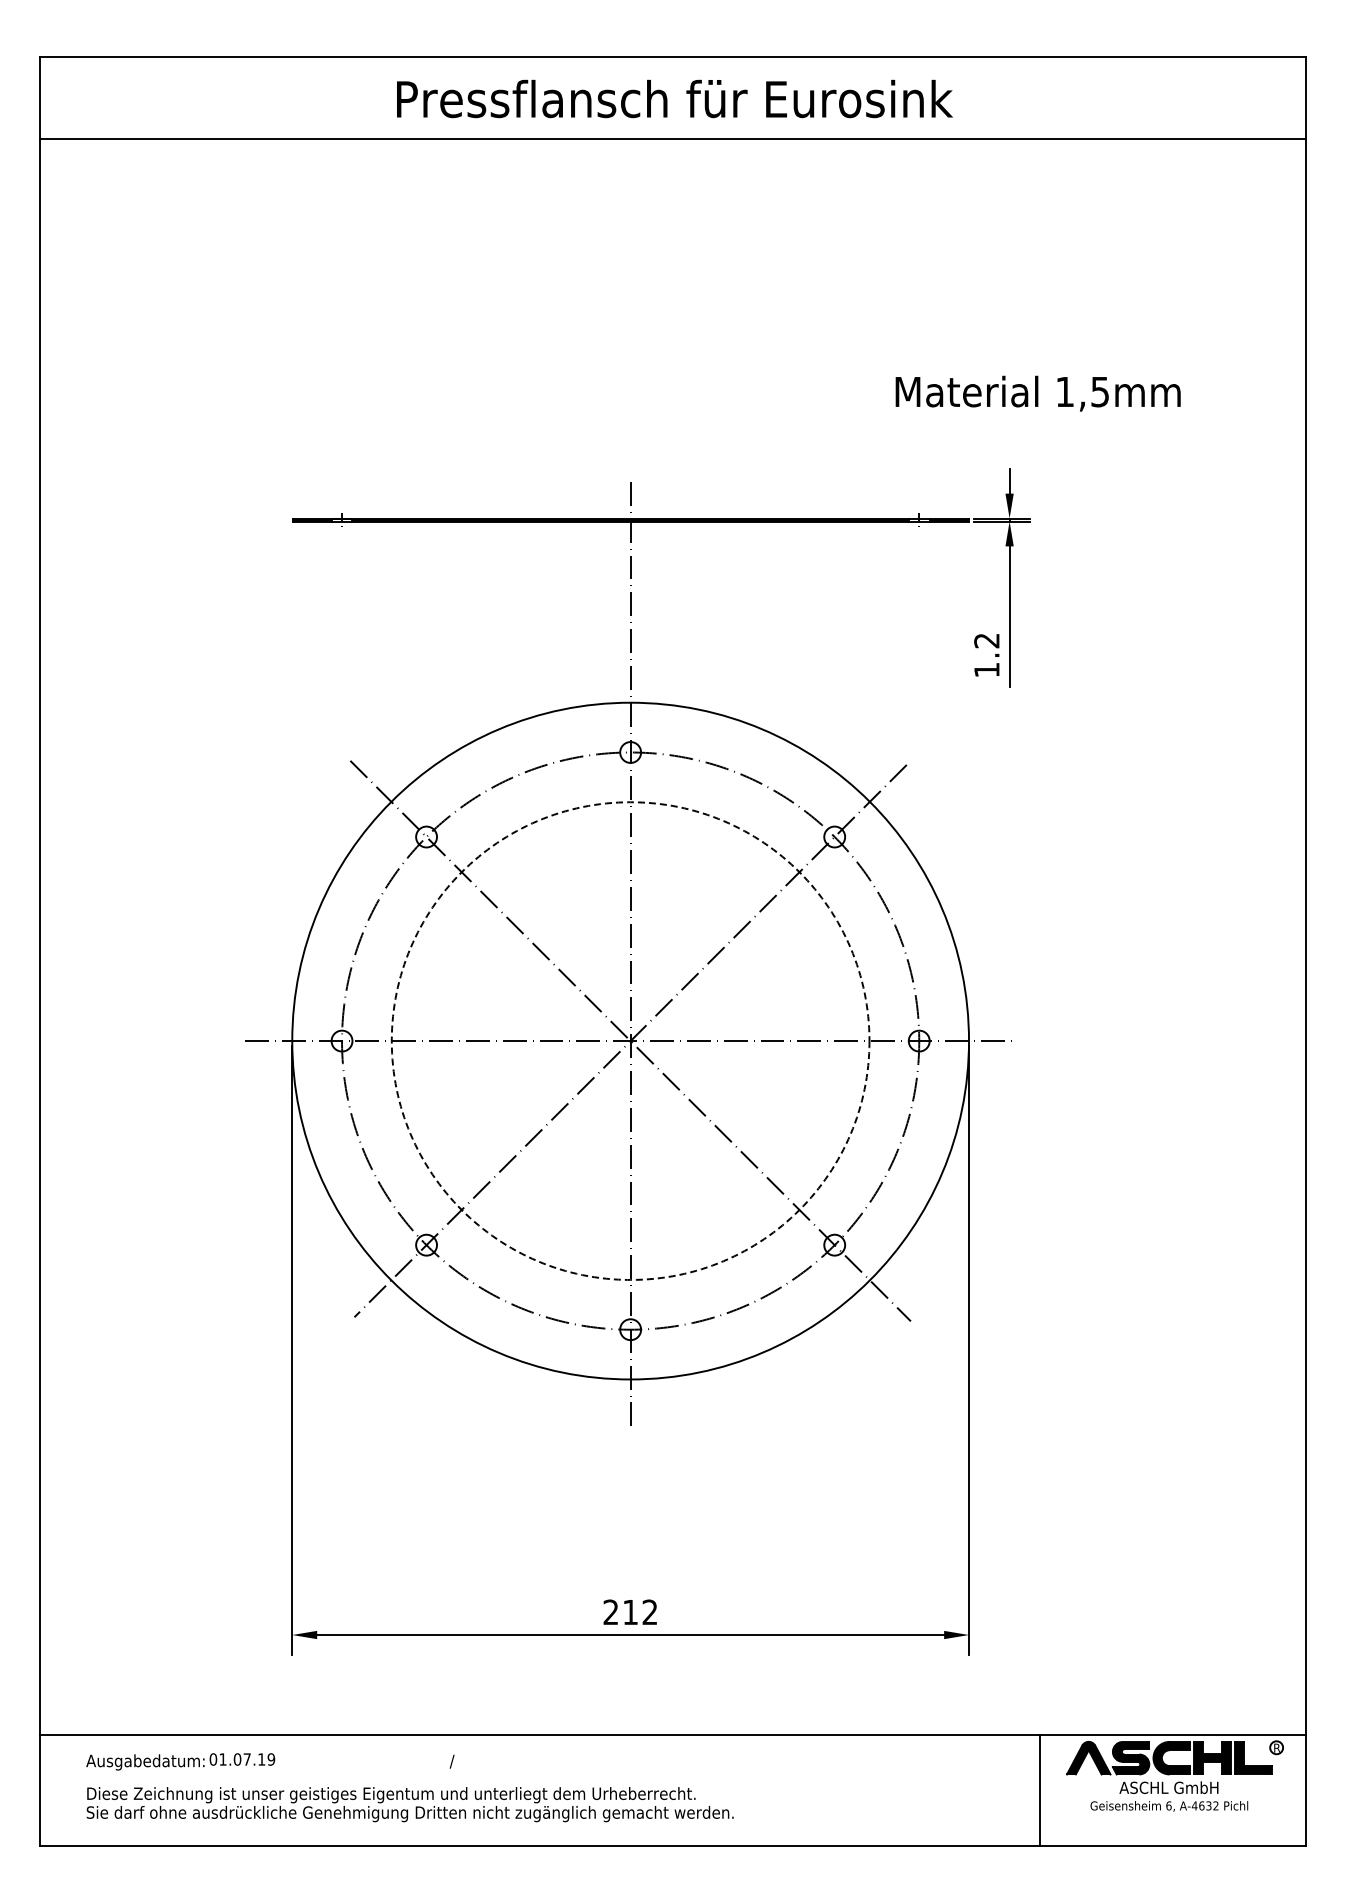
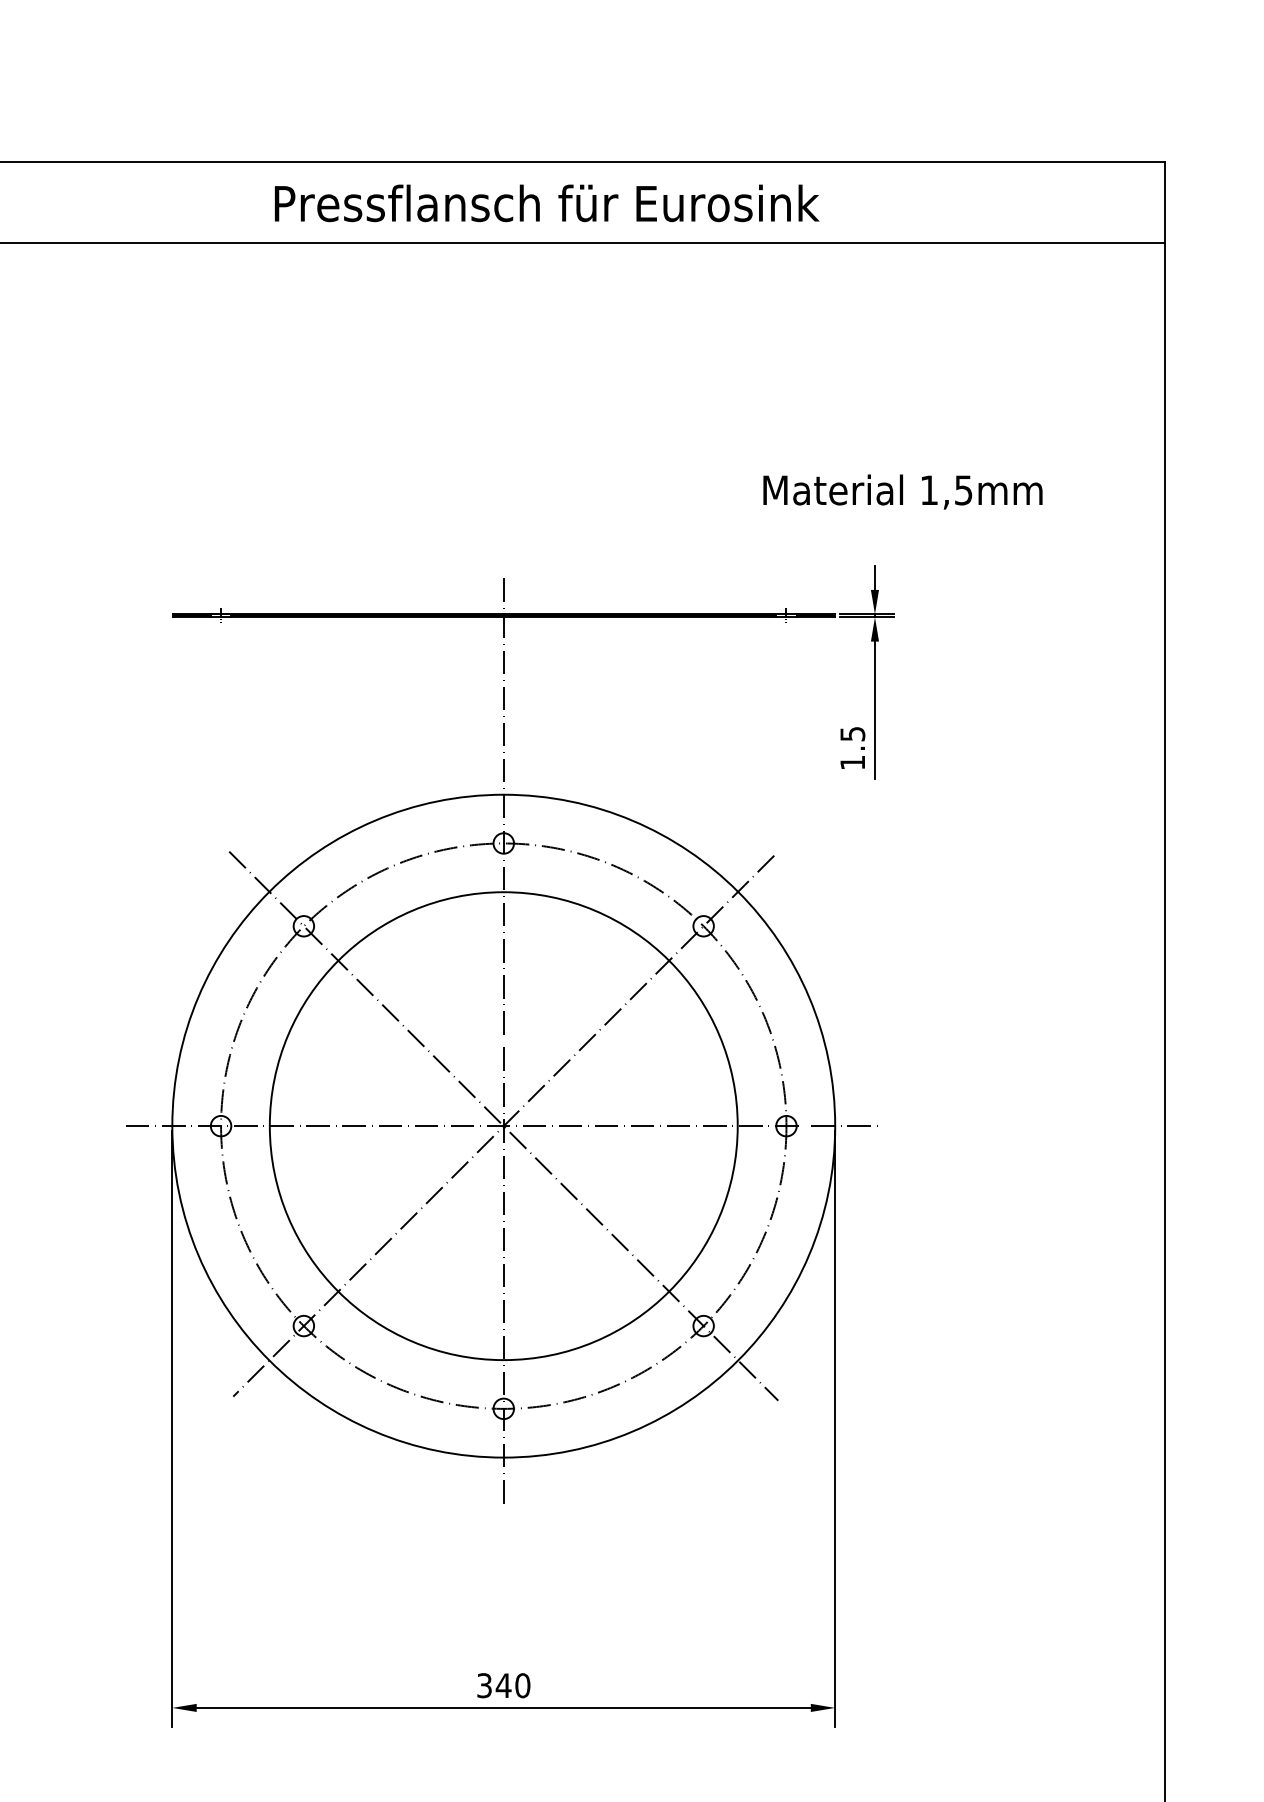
text: (986, 640) -> (852, 733), 1.2 -> 1.5
circle: (630, 1040) -> (503, 1125), dashed -> solid
text: (630, 1612) -> (503, 1685), 212 -> 340

